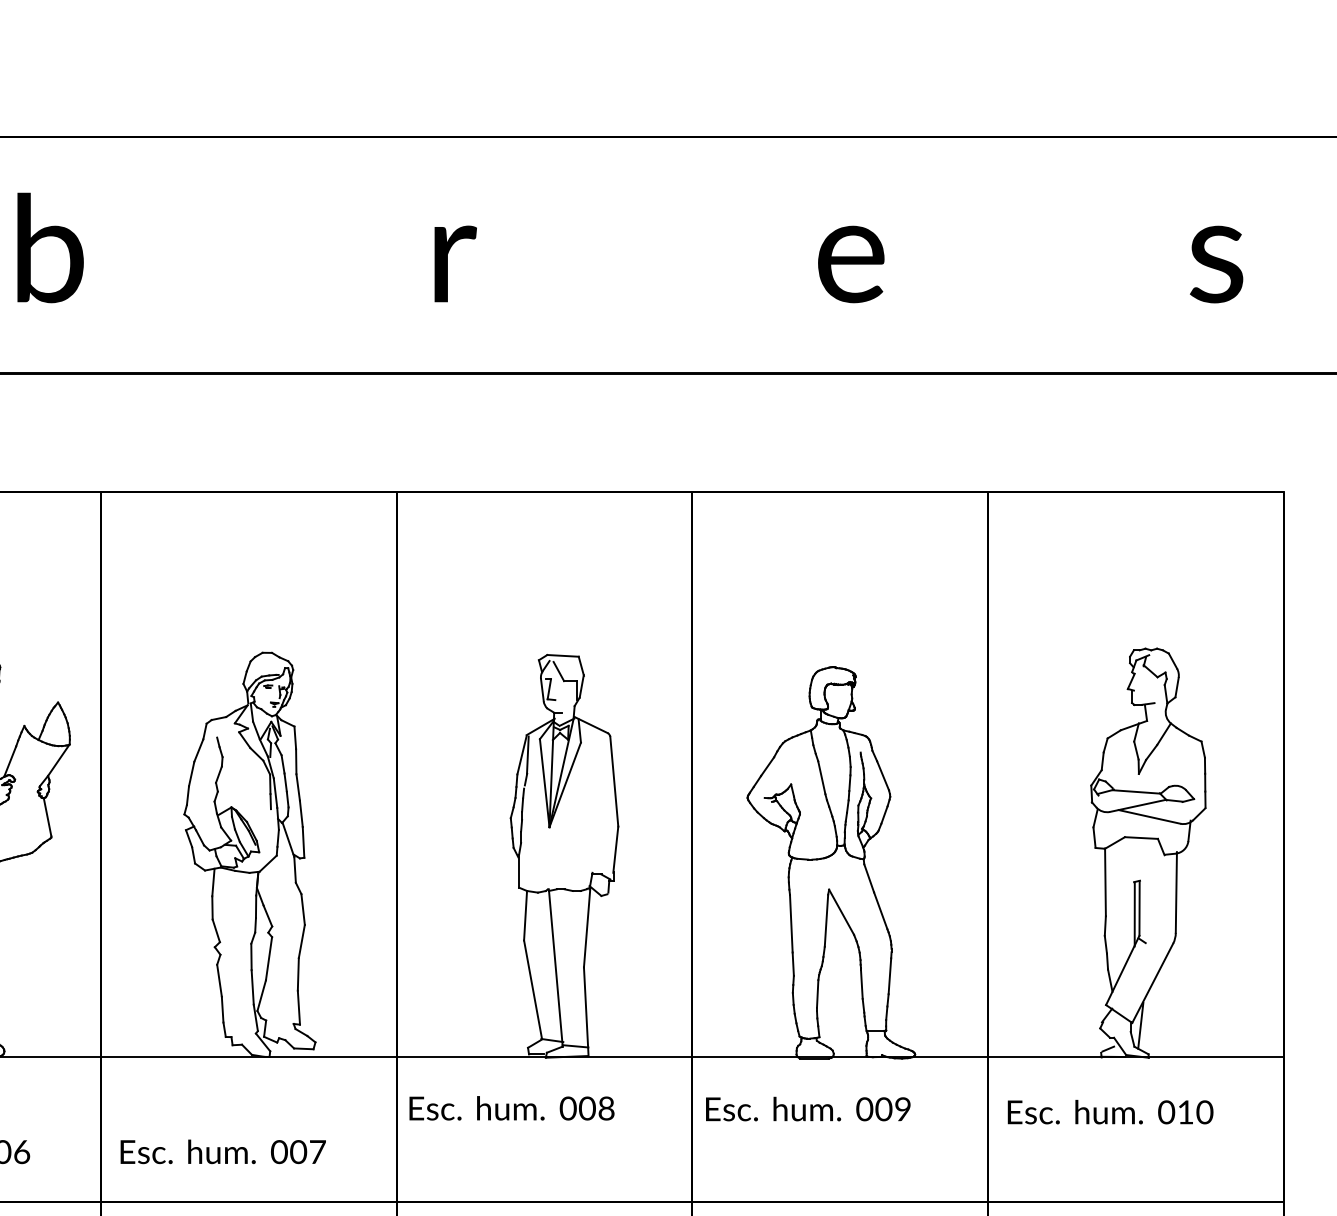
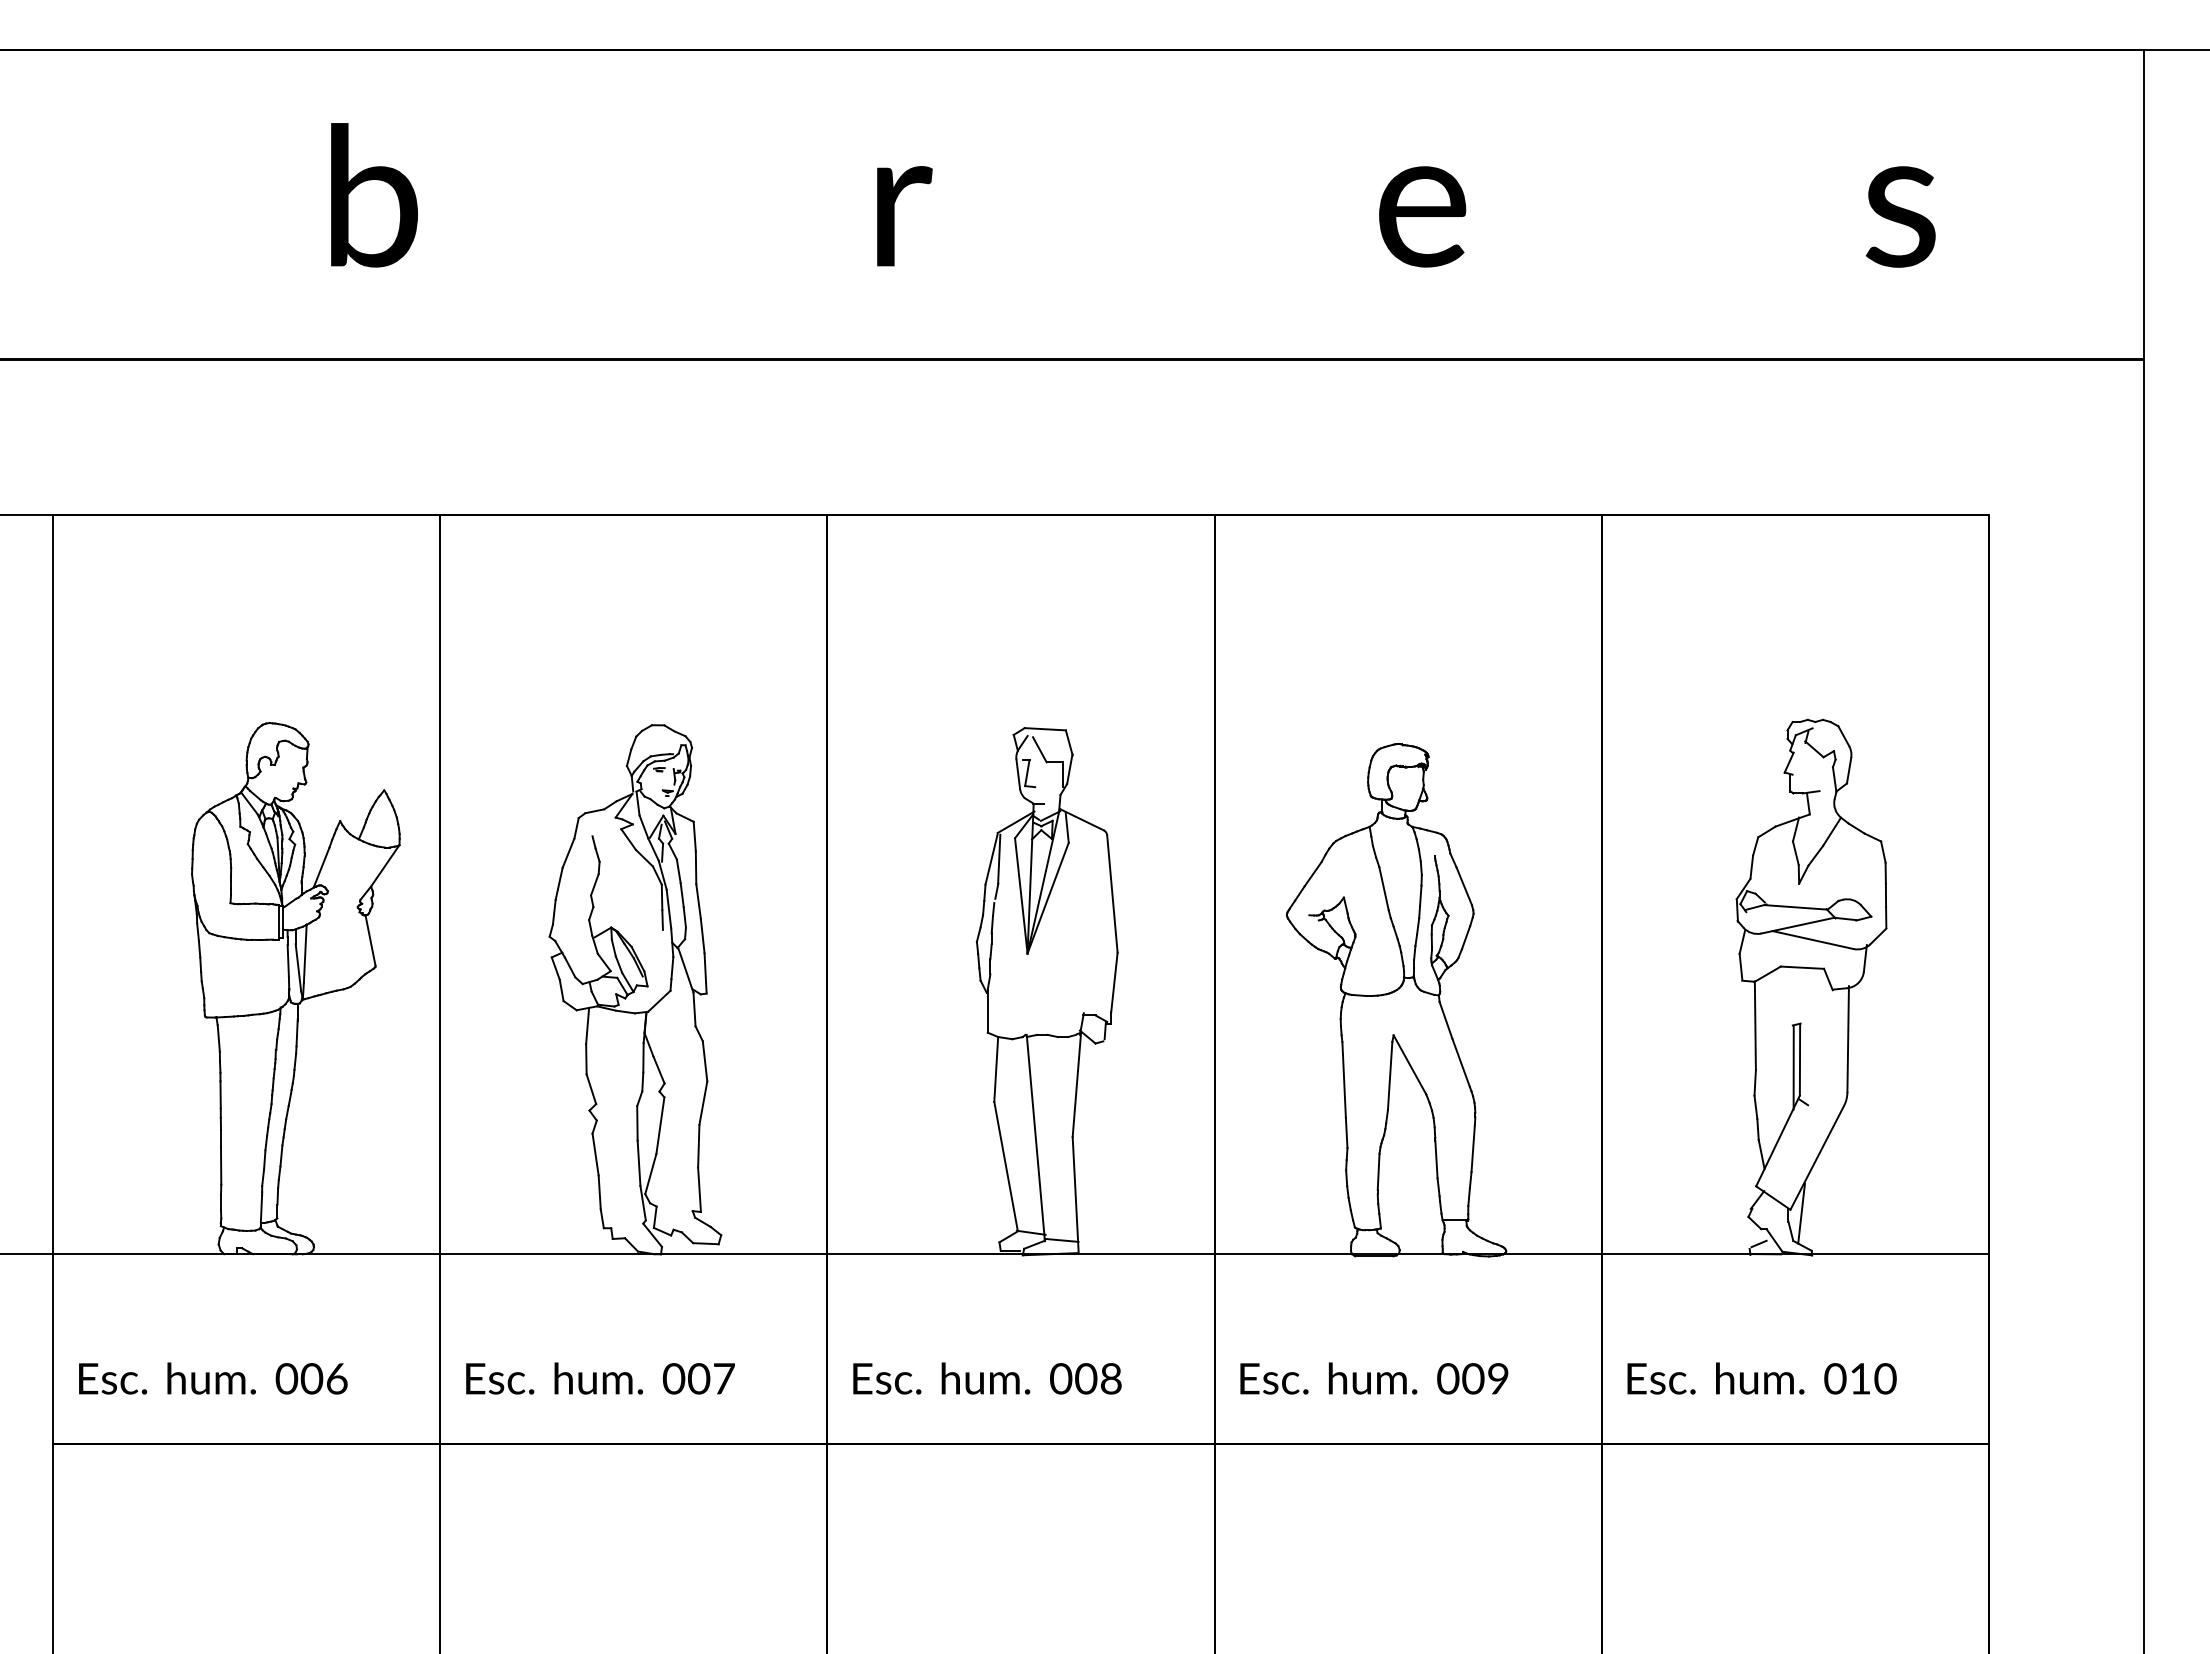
text: (512, 1108) -> (987, 1378), moved
text: (808, 1109) -> (1374, 1378), moved
text: (1110, 1112) -> (1761, 1378), moved

